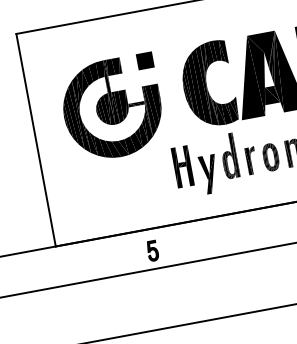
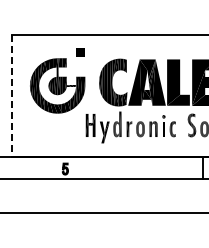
part: (144, 60) -> (80, 52), moved
line: (36, 139) -> (12, 95), solid -> dashed

